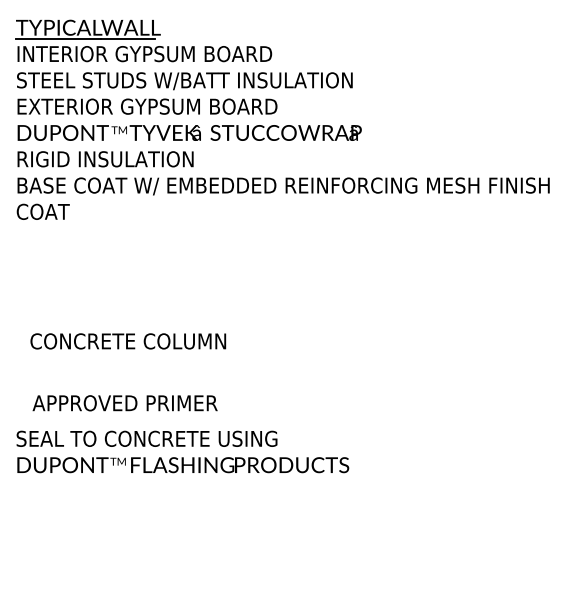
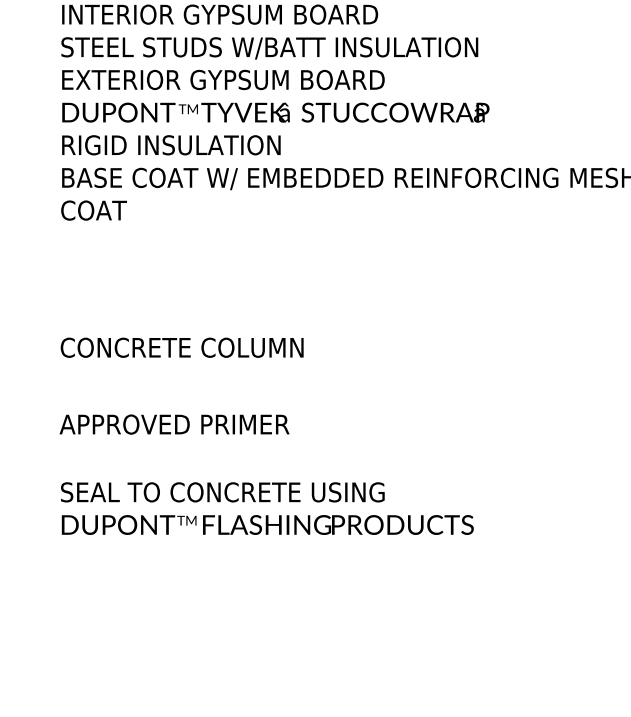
text: (128, 341) -> (182, 347), moved
text: (124, 403) -> (173, 424), moved

